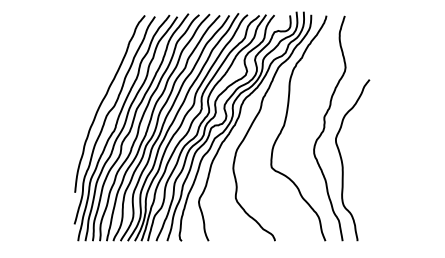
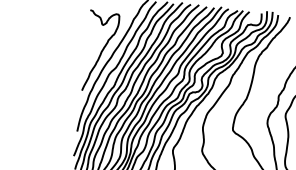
curve: (92, 88) -> (100, 51), added

